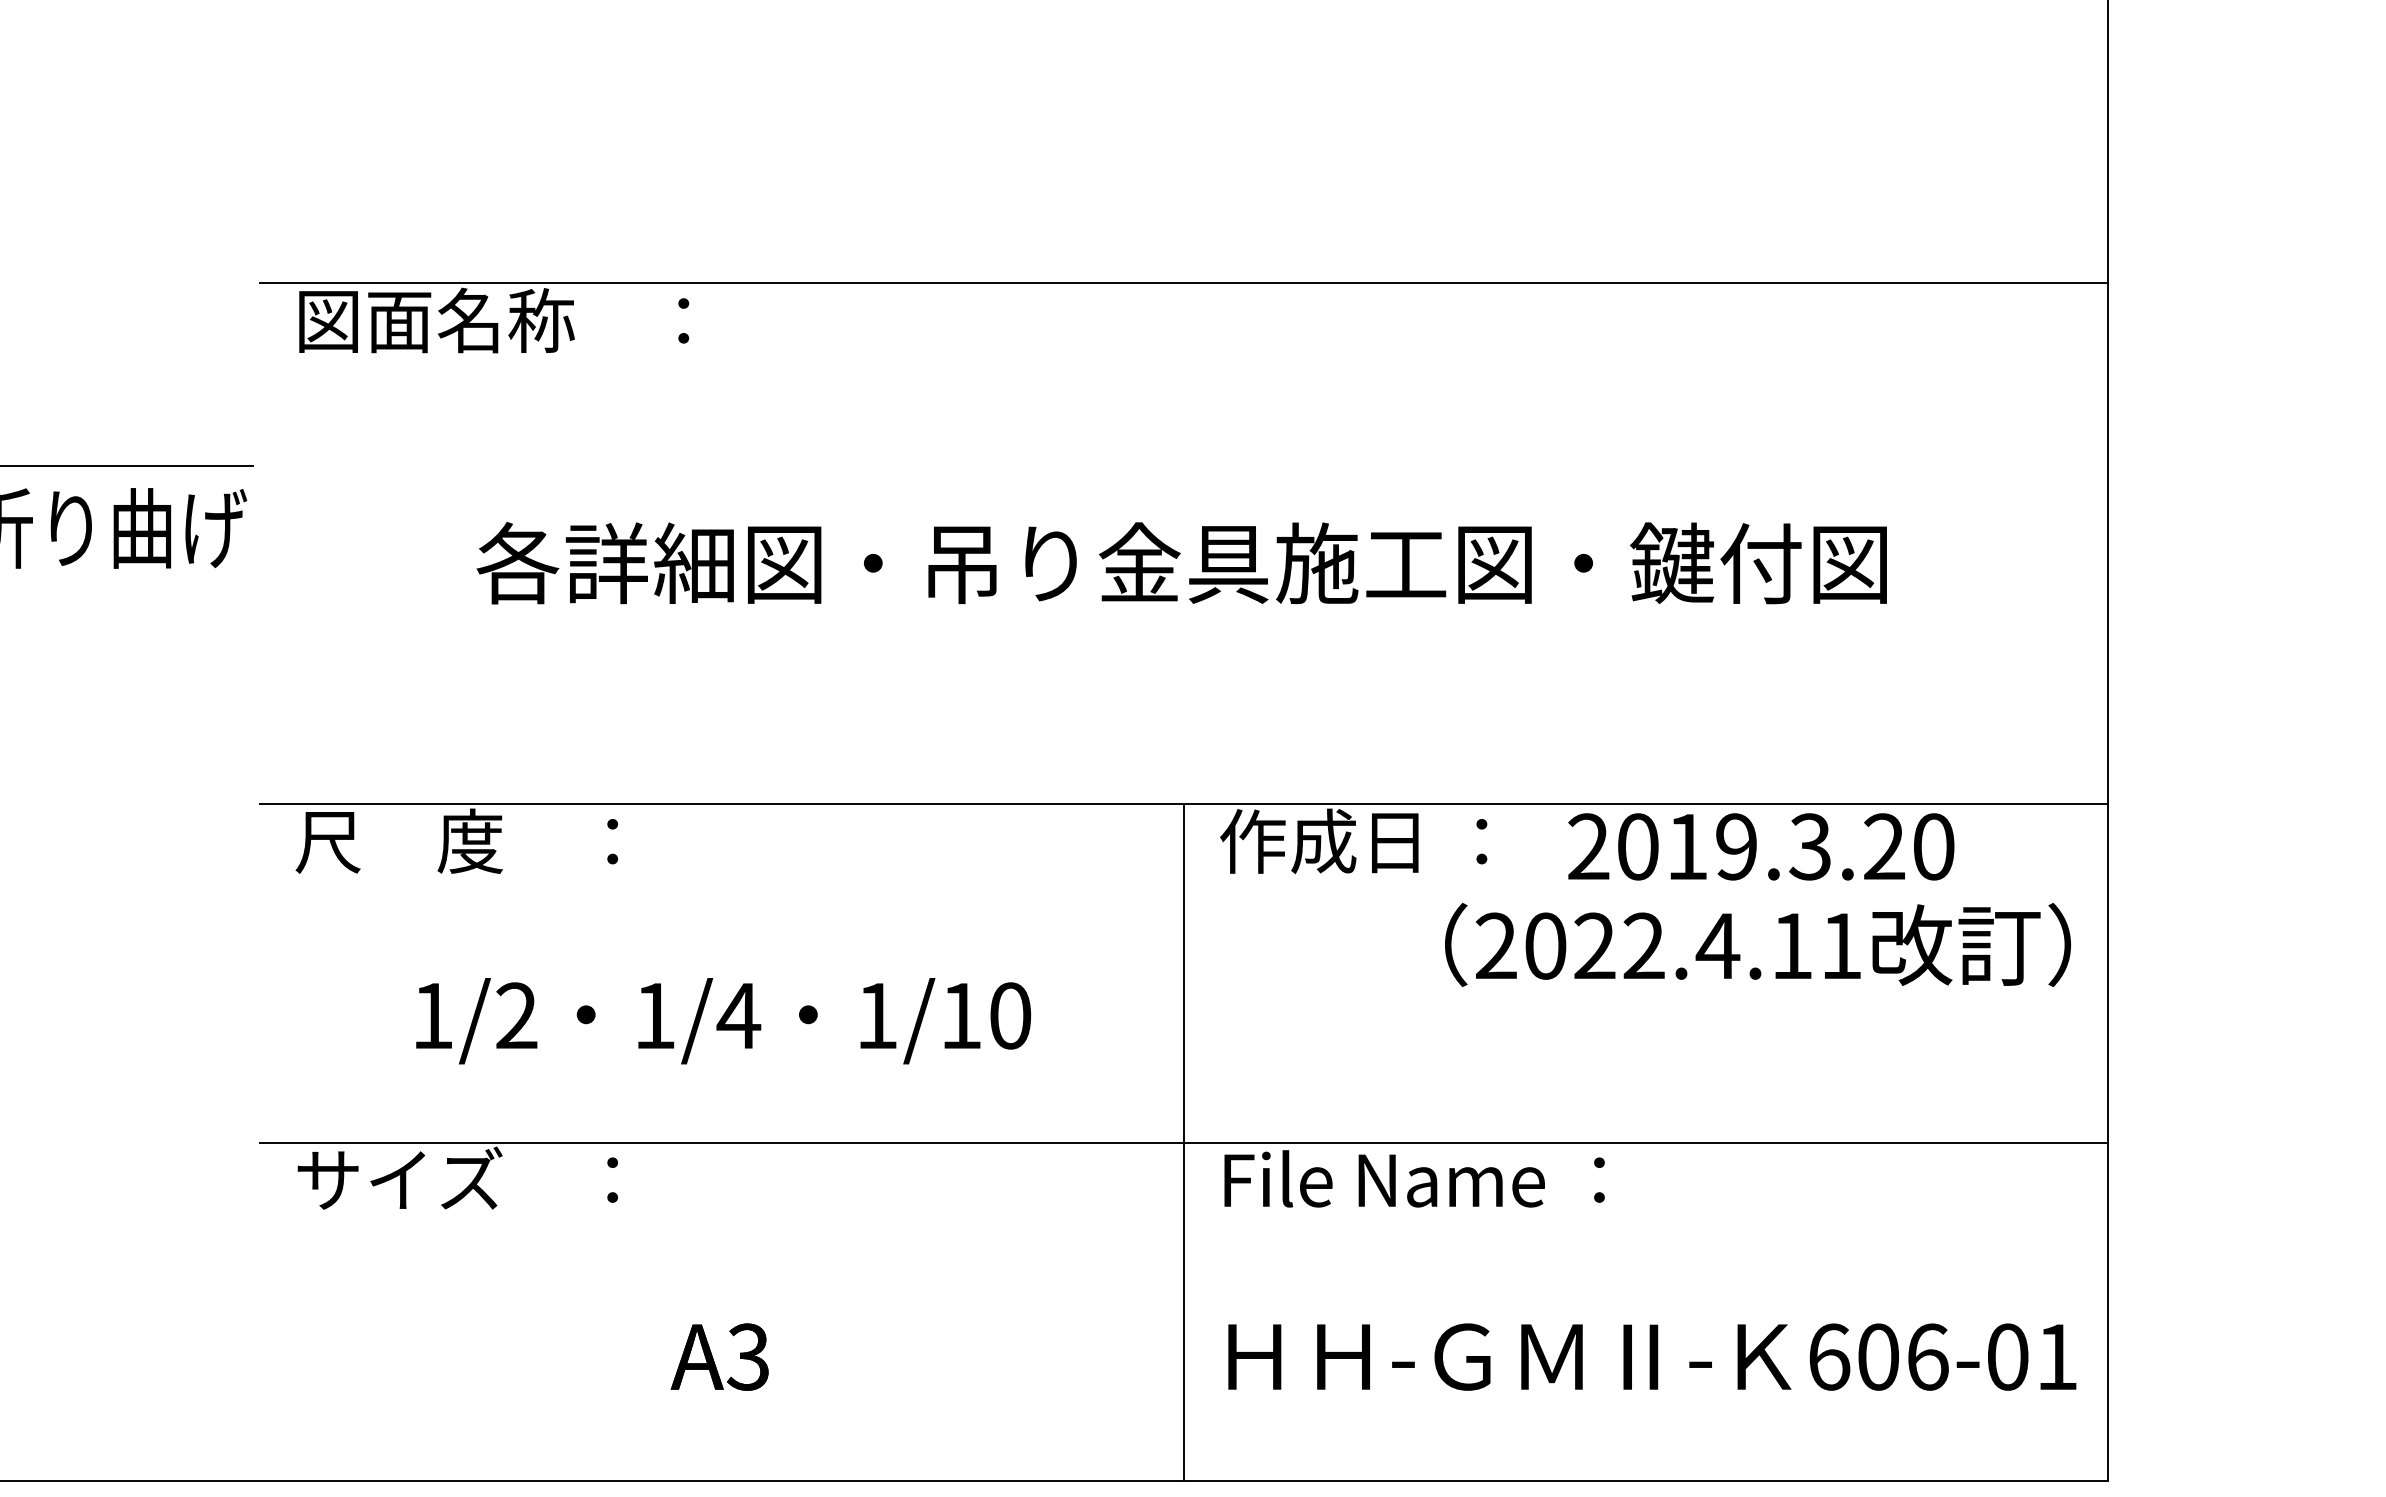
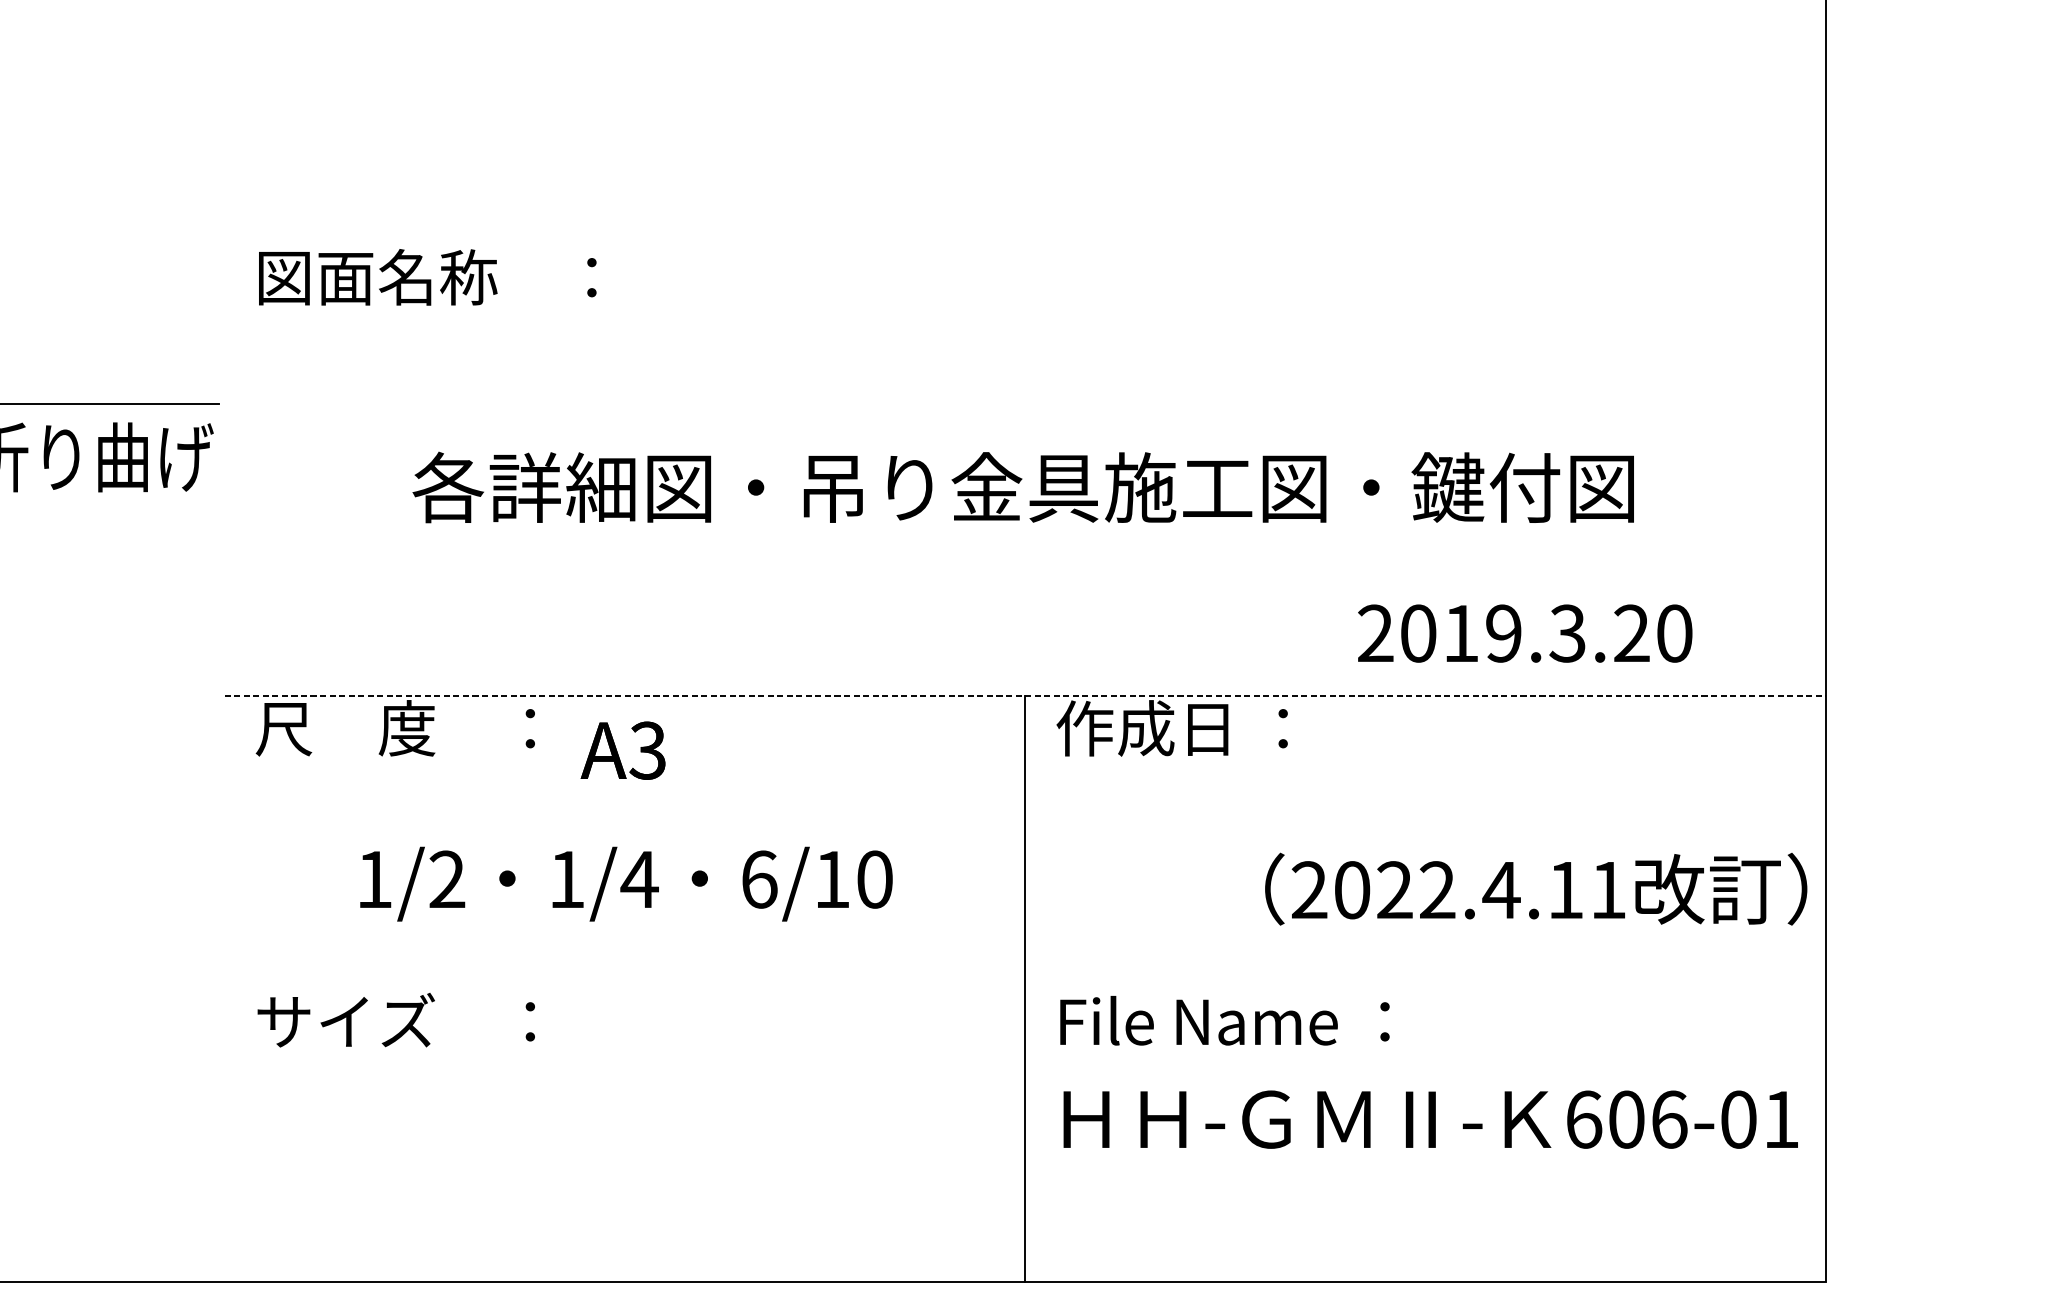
line: (1183, 283) -> (1024, 245), removed
line: (1184, 804) -> (1025, 696), solid -> dashed
text: (1761, 846) -> (1525, 633), moved
text: (1757, 944) -> (1535, 888), moved
text: (877, 1015) -> (759, 879), 1/10 -> 6/10
line: (1183, 1142) -> (1024, 989), removed
text: (719, 1356) -> (622, 750), moved
text: (1652, 1356) -> (1430, 1119), moved

